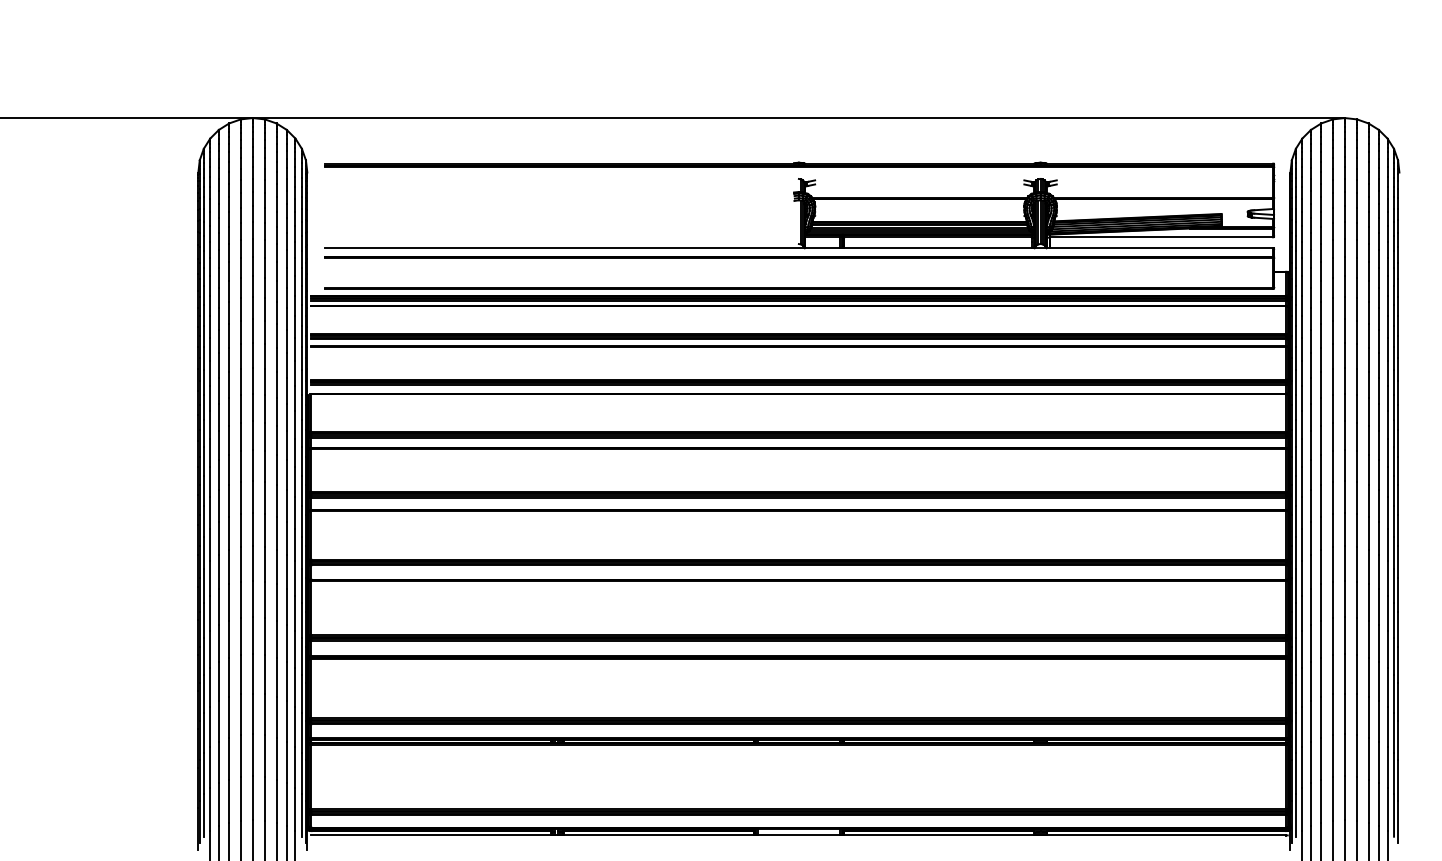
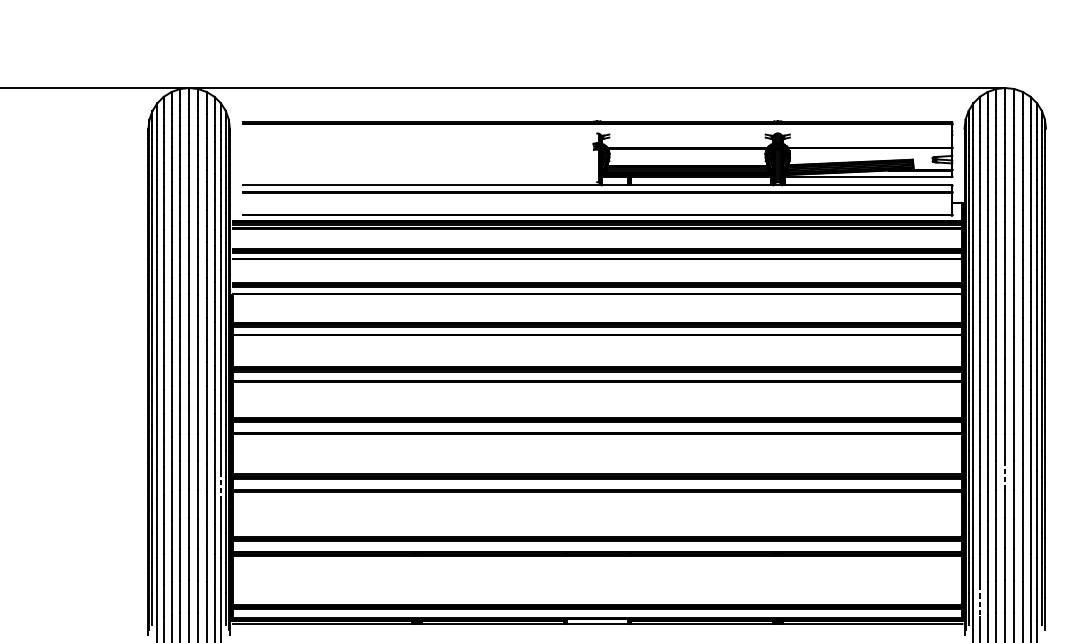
line: (1344, 635) -> (1004, 474), solid -> dashed
line: (295, 649) -> (221, 485), solid -> dashed
line: (1310, 804) -> (979, 600), solid -> dashed

